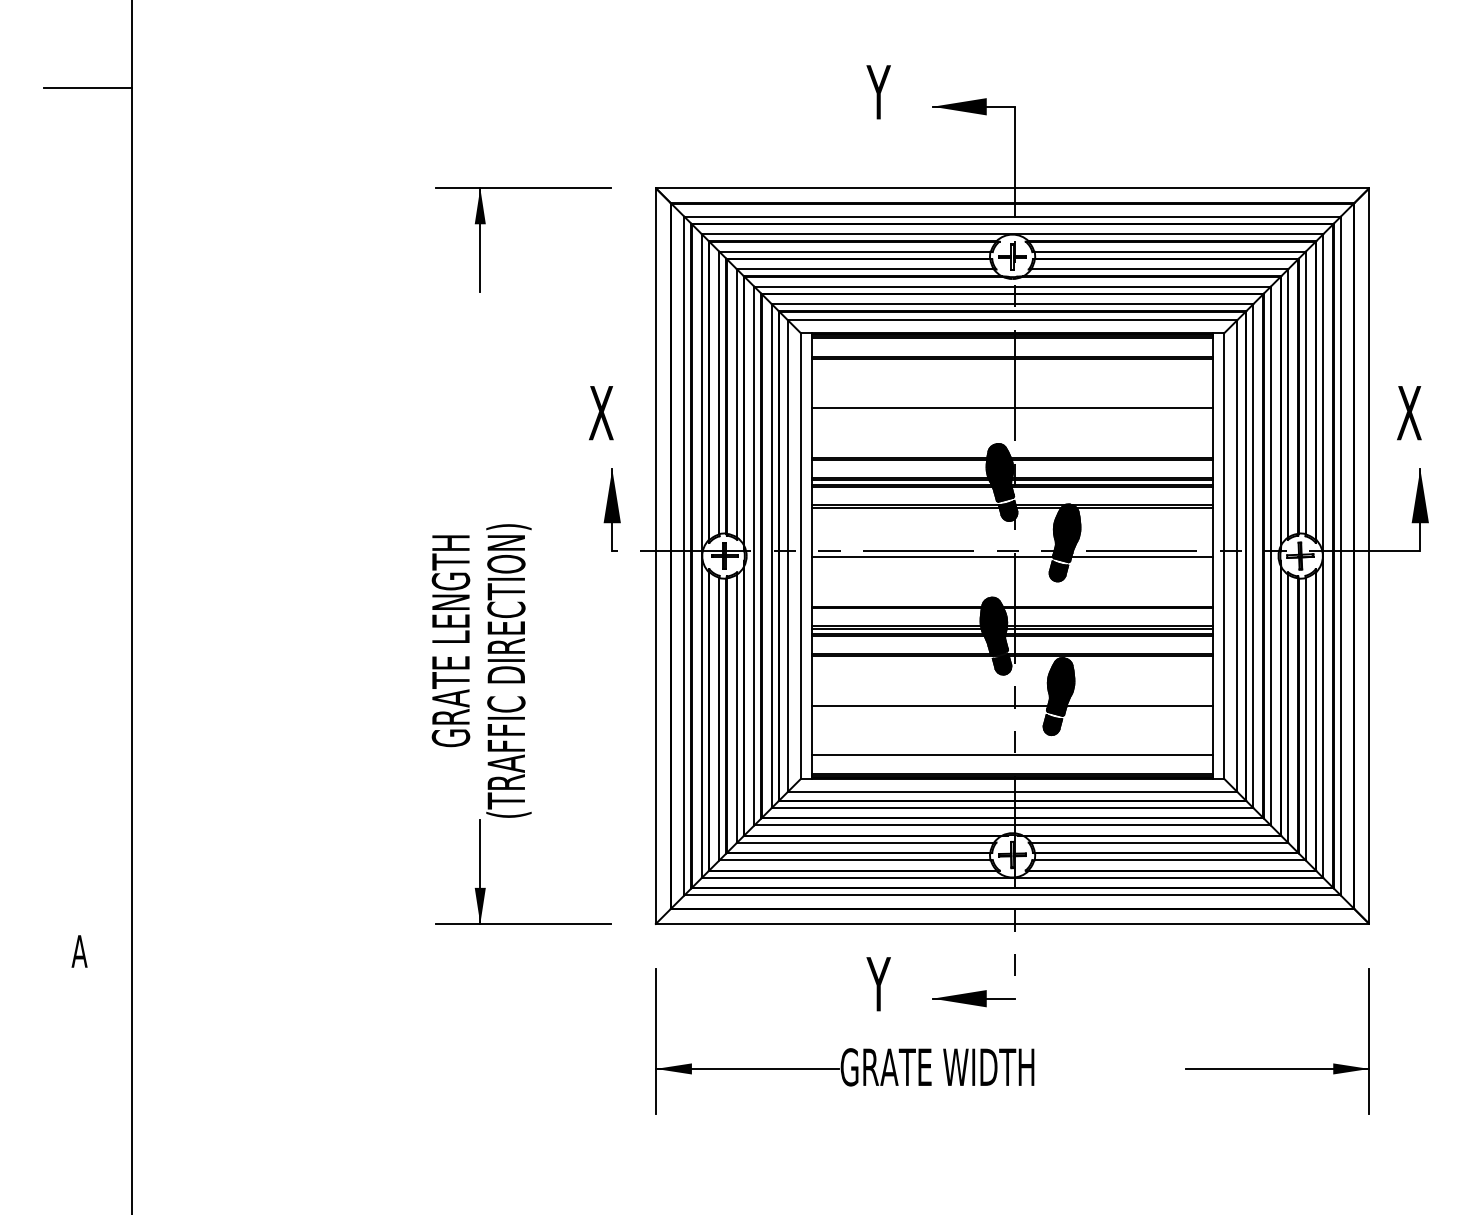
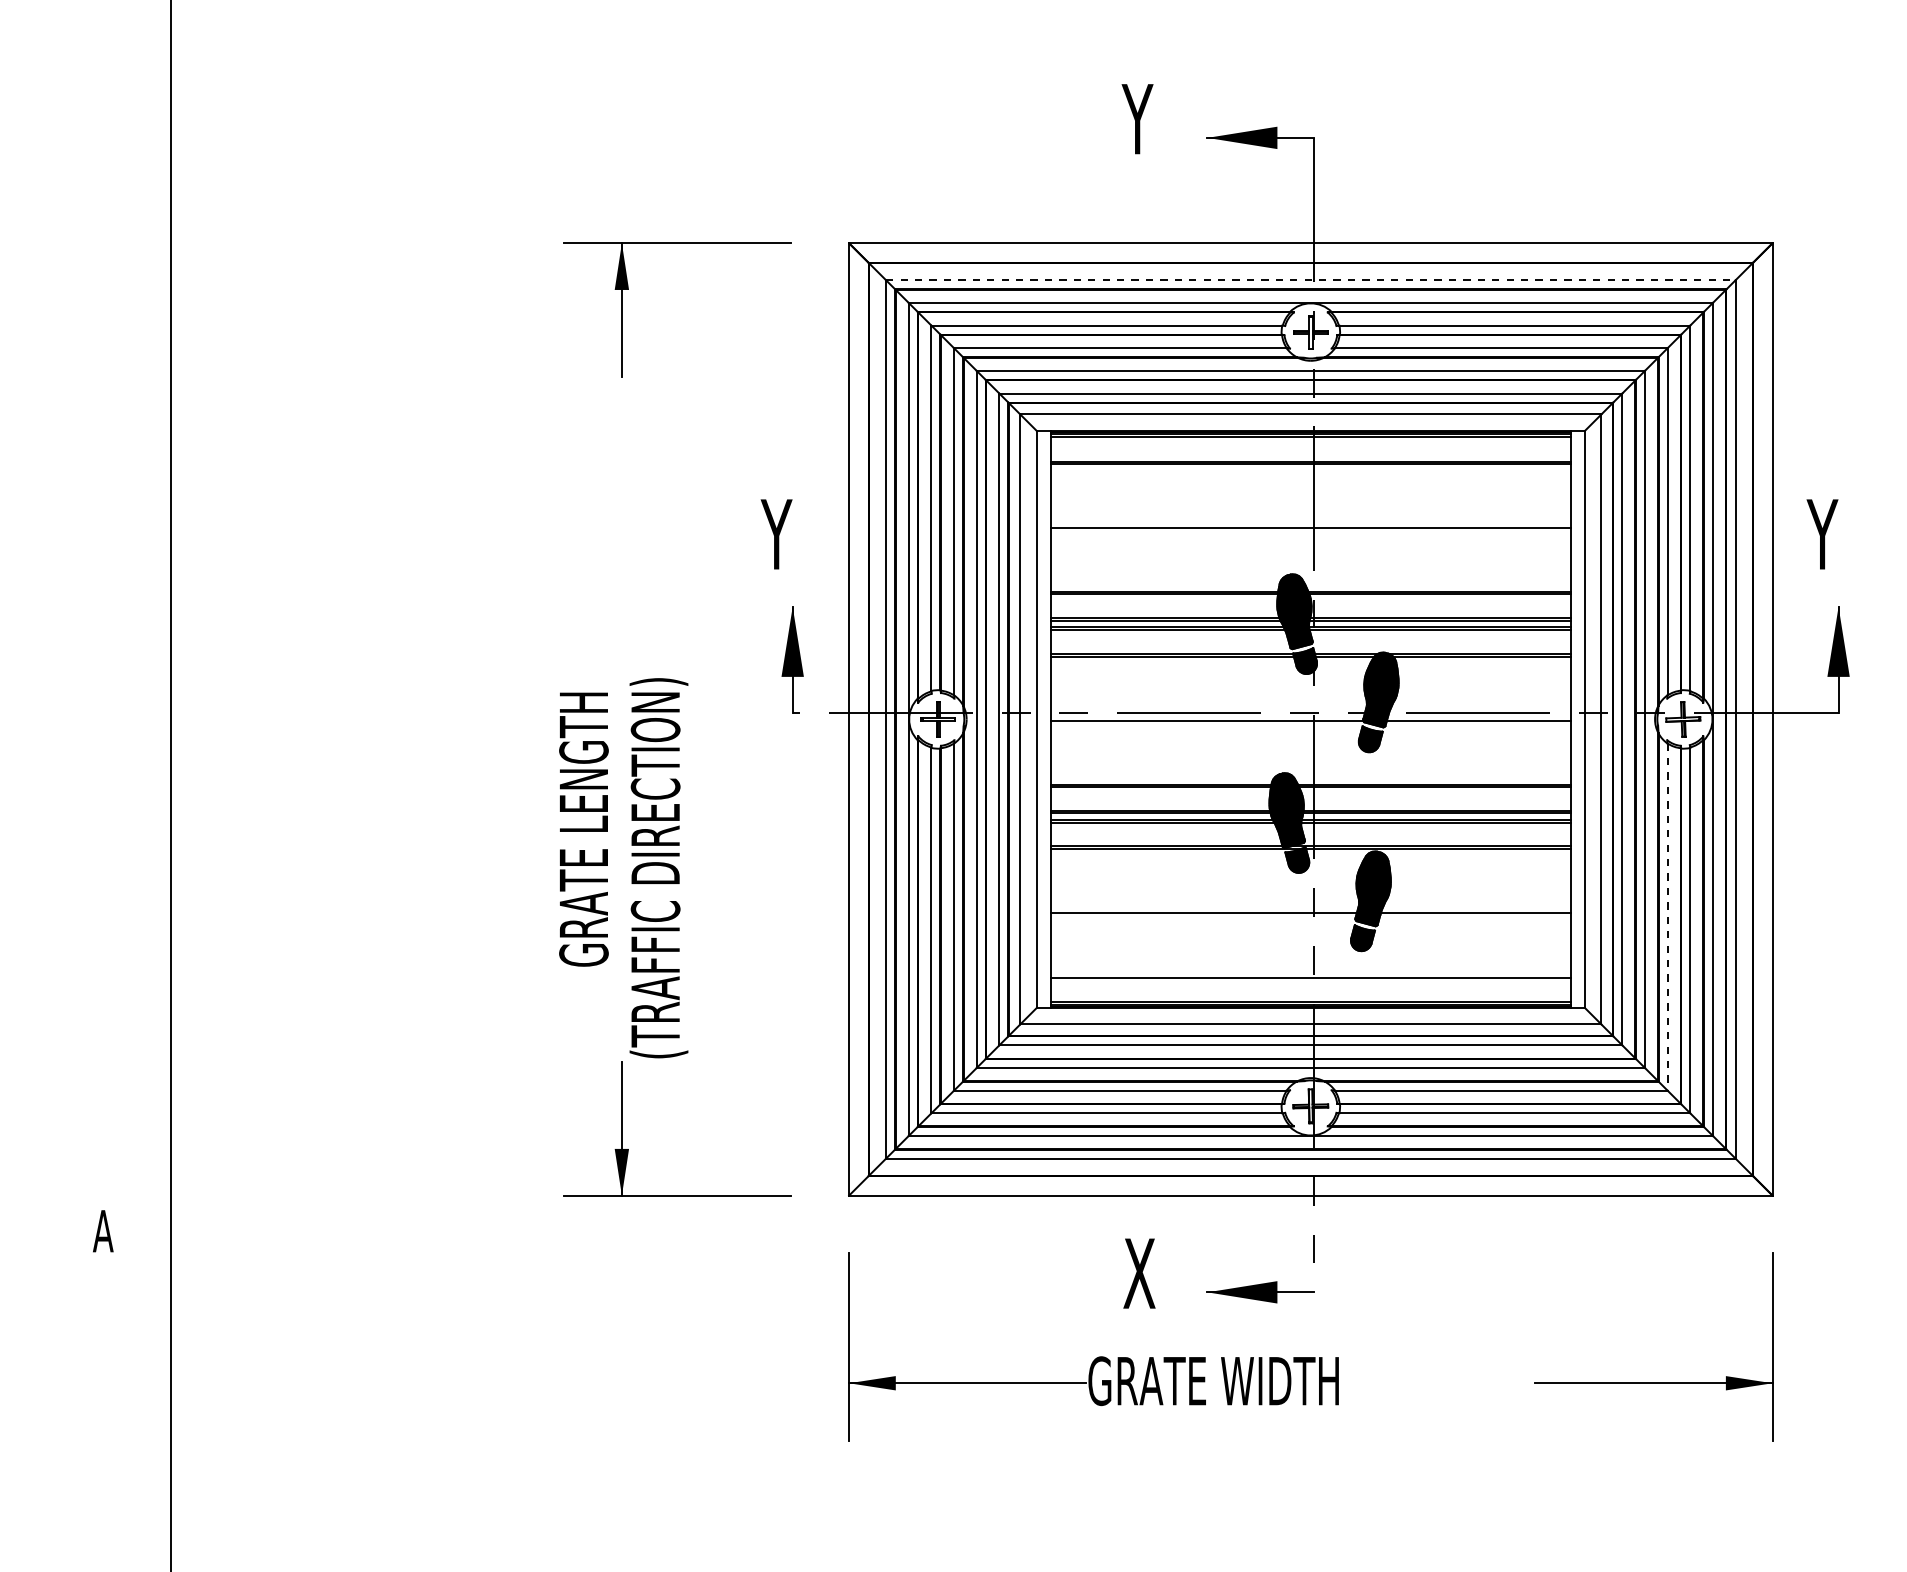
line: (87, 87) -> (113, 113), removed
line: (1012, 216) -> (1310, 280), solid -> dashed
text: (600, 413) -> (777, 534), X -> Y
text: (1408, 413) -> (1823, 534), X -> Y
line: (1288, 709) -> (1667, 917), solid -> dashed
text: (879, 984) -> (1138, 1273), Y -> X

